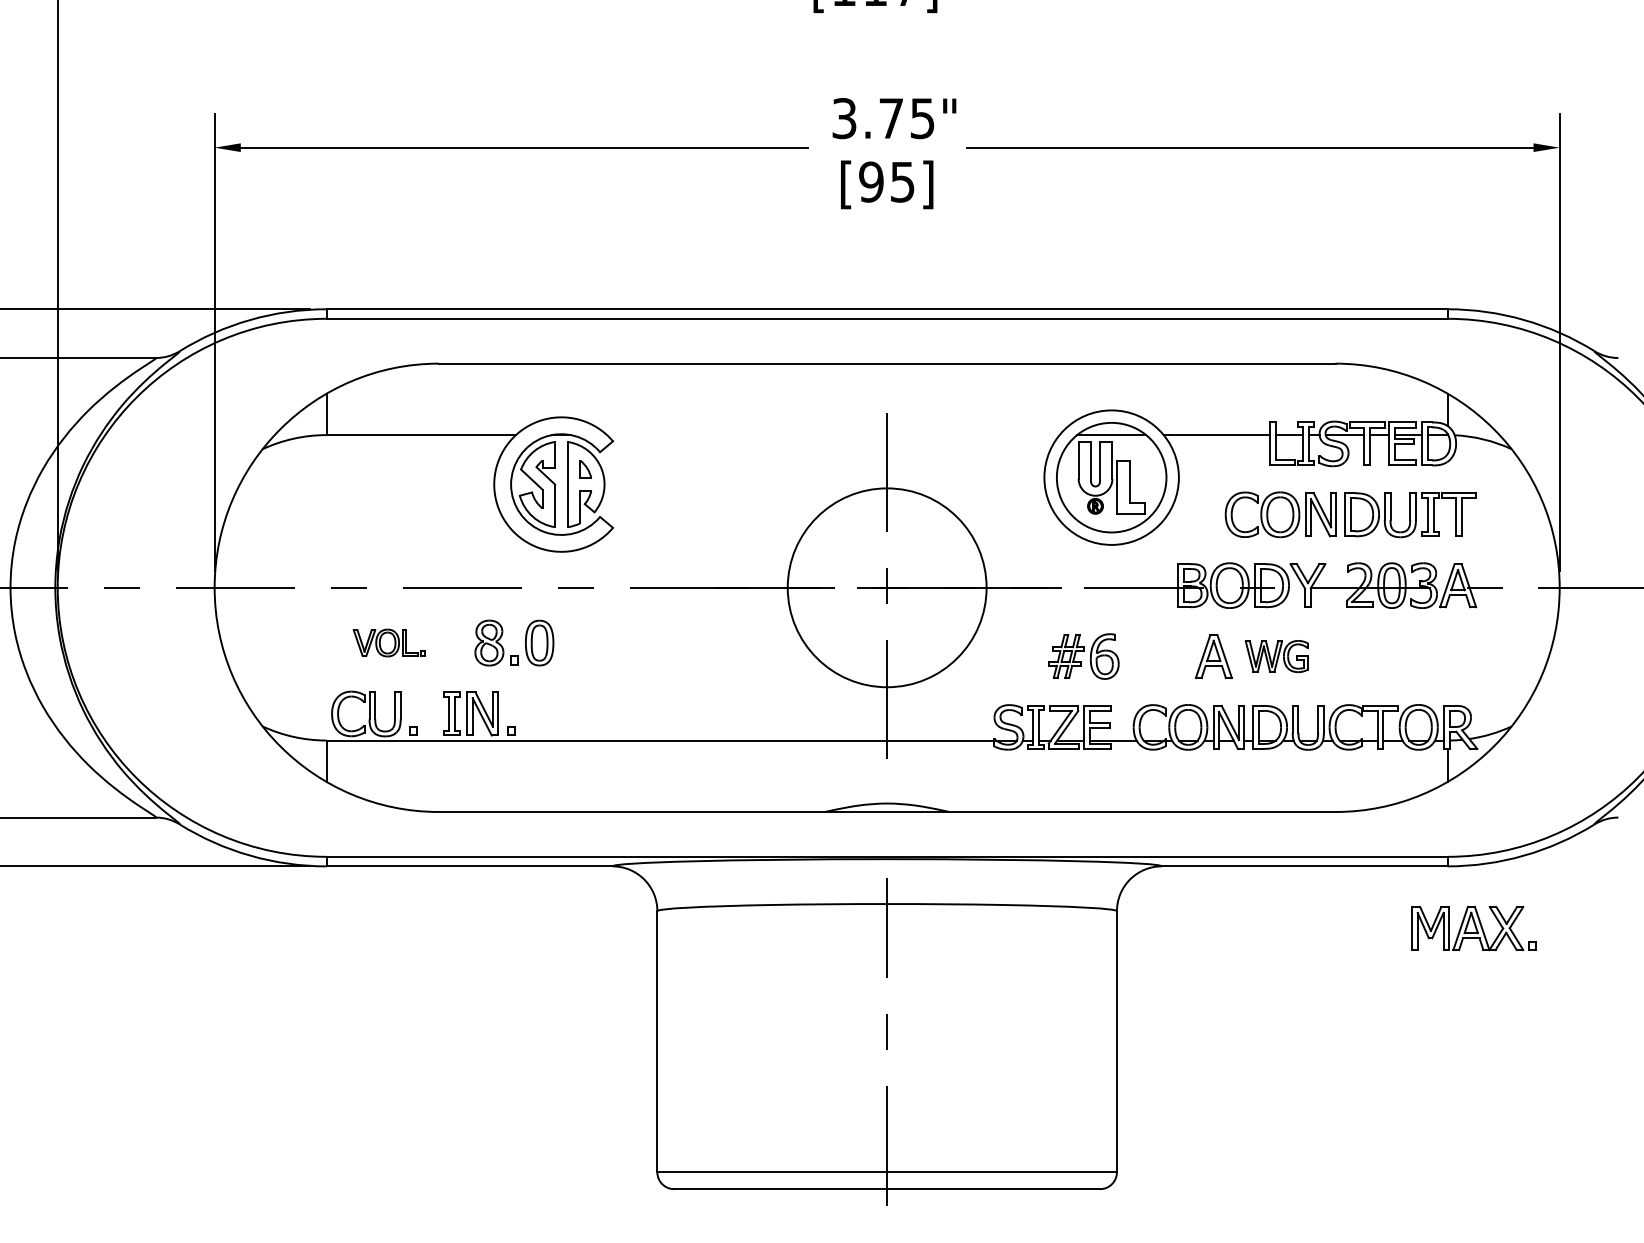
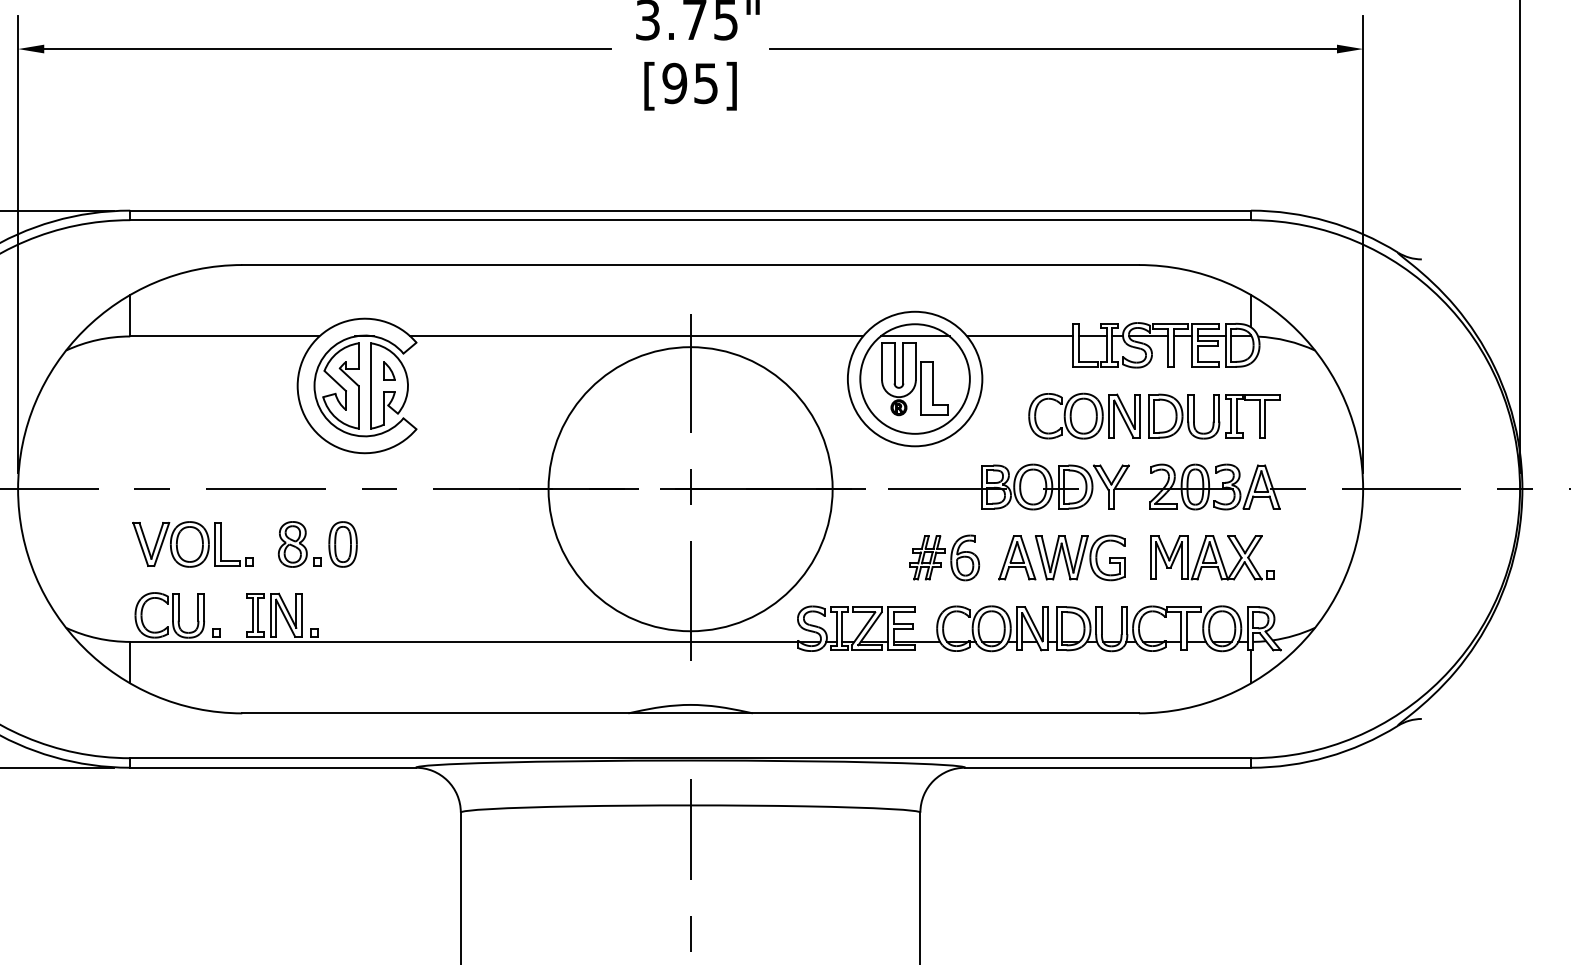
line: (833, 435) -> (636, 336), added
circle: (887, 587) -> (690, 488), size x1.43
part: (389, 642) -> (192, 543), size x1.67
part: (1083, 656) -> (943, 557), moved
part: (1276, 656) -> (1079, 557), size x1.43
part: (1473, 928) -> (1211, 557), moved

